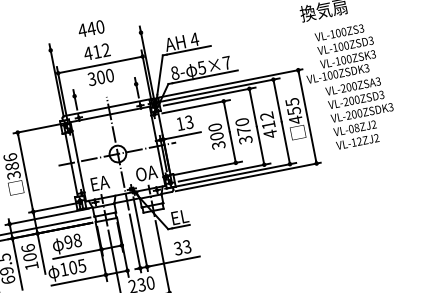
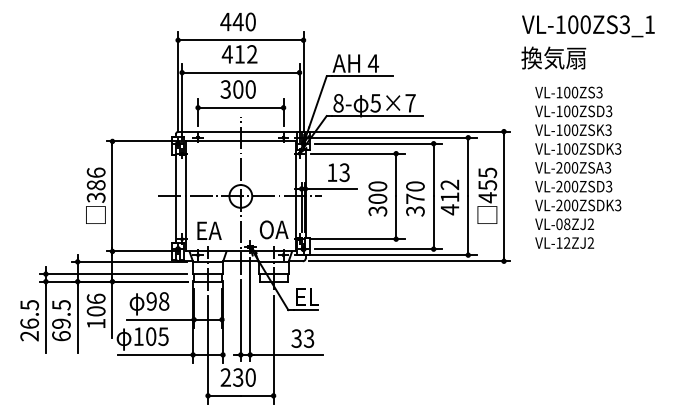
line: (95, 41) -> (240, 40), added
text: (338, 73) -> (578, 148), moved
line: (105, 90) -> (240, 107), added

